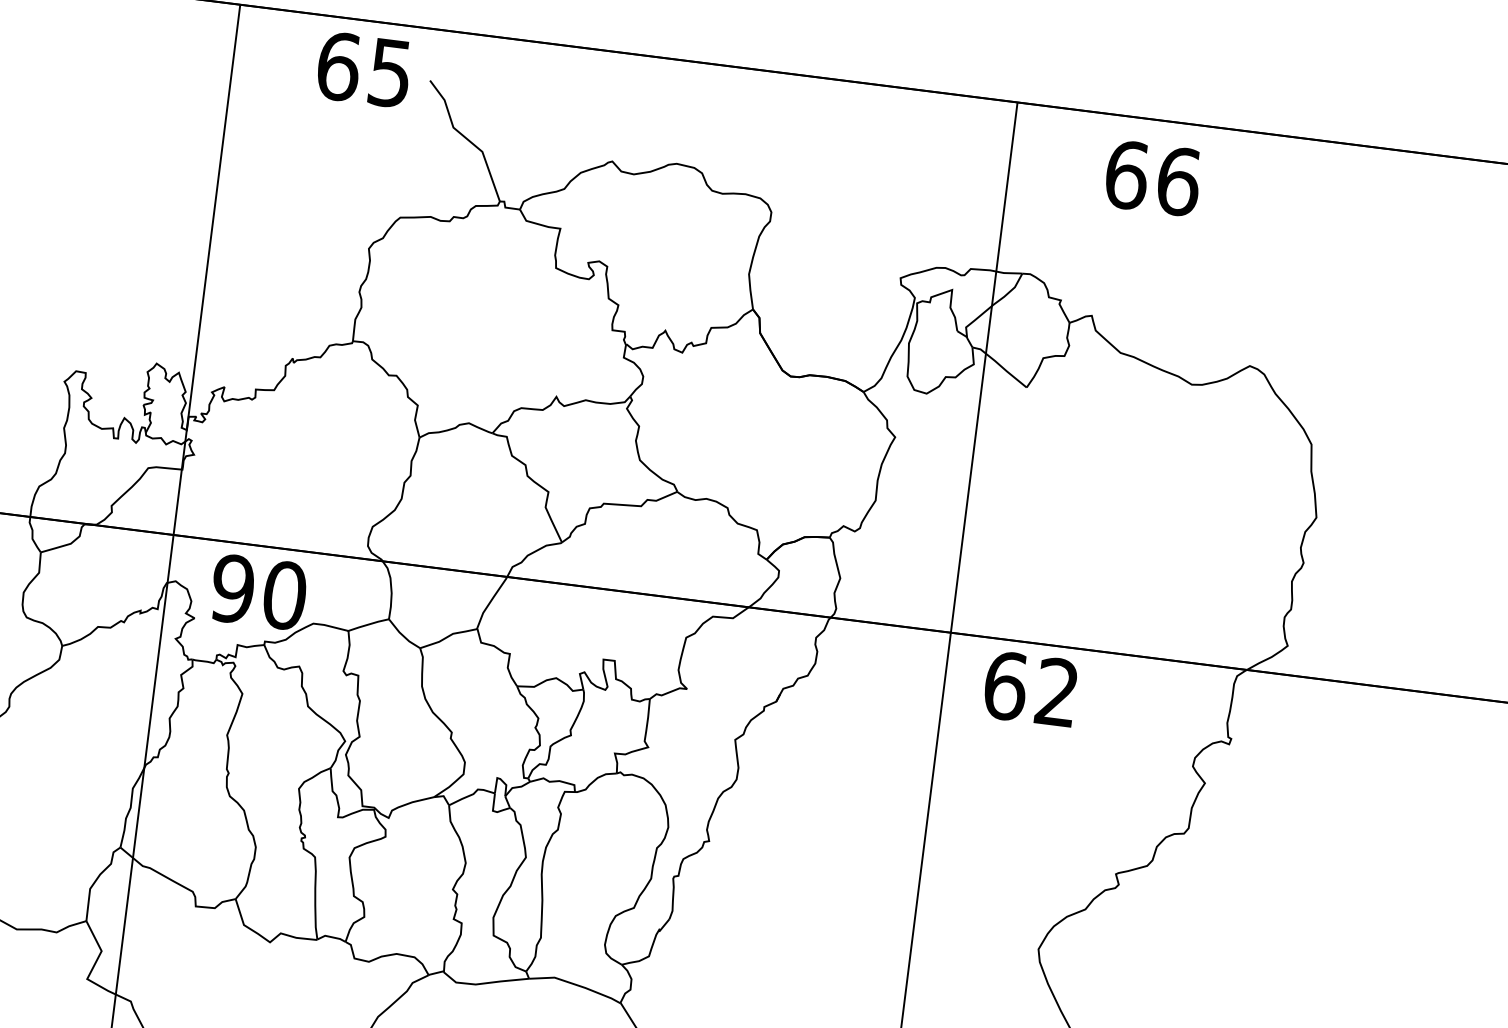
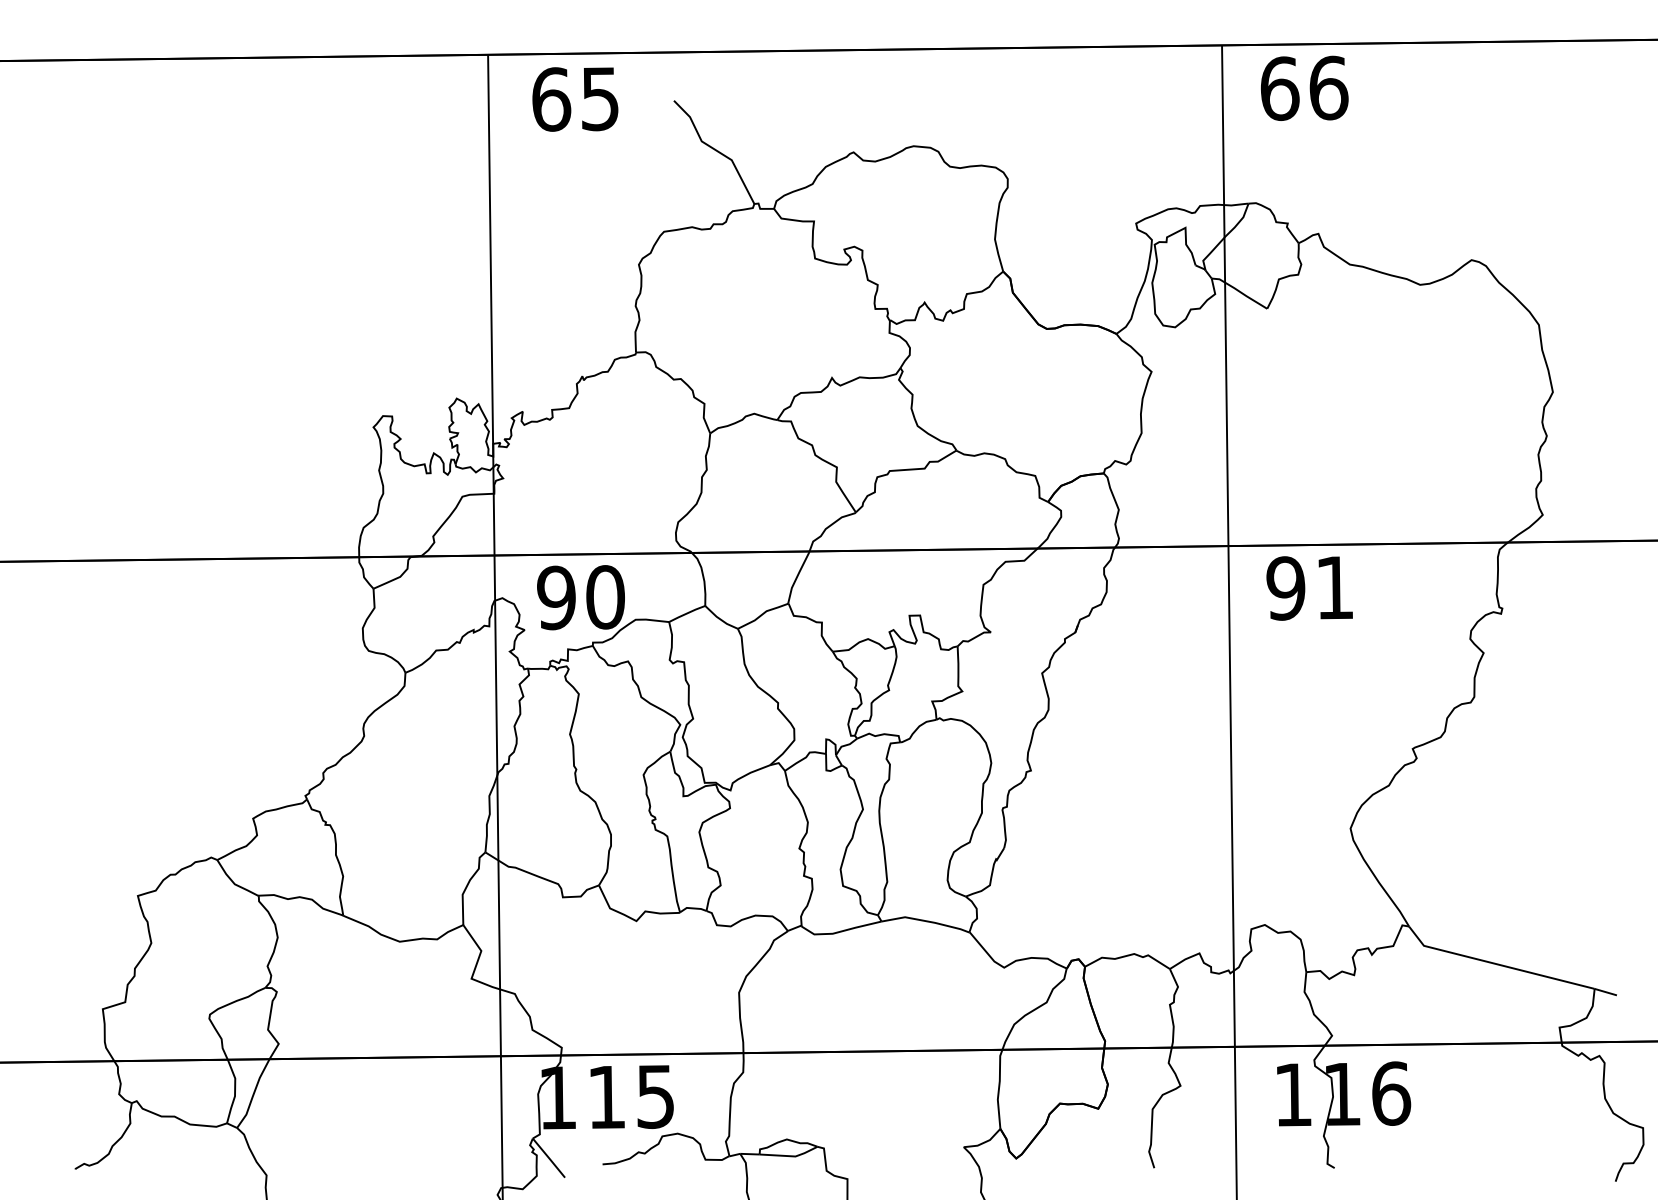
text: (364, 70) -> (575, 99), moved
text: (1153, 177) -> (1304, 87), moved
text: (1030, 688) -> (1309, 587), 62 -> 91

